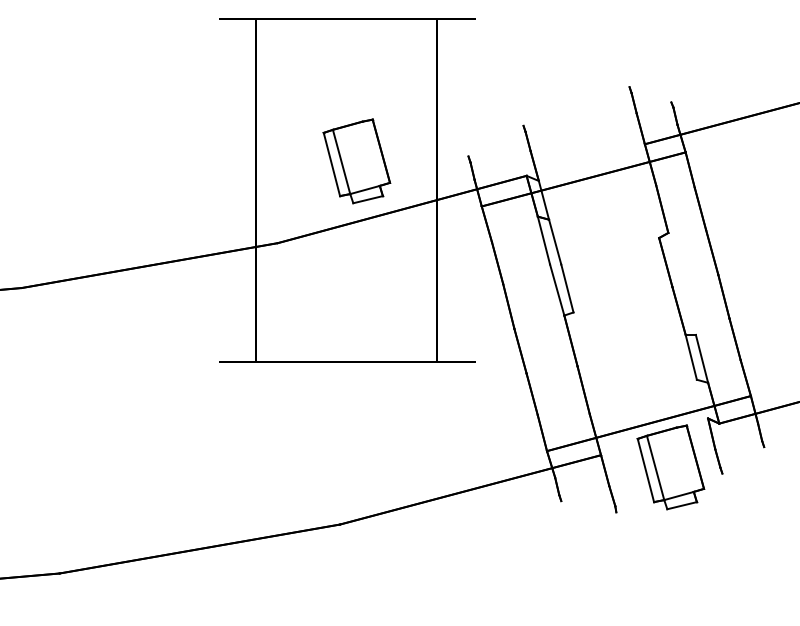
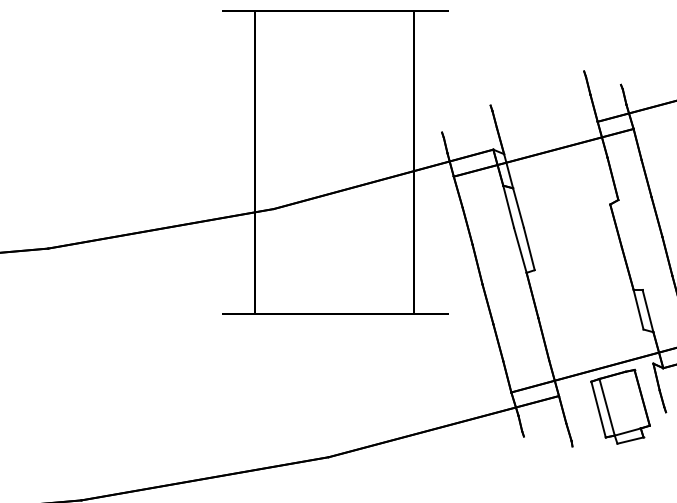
part: (356, 161) -> (343, 137), removed

